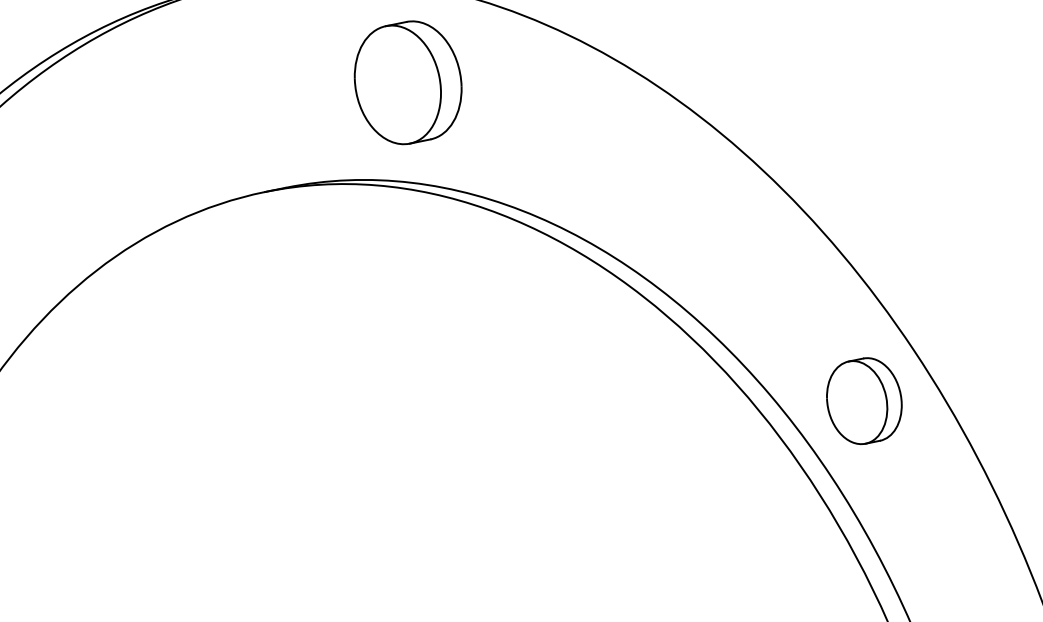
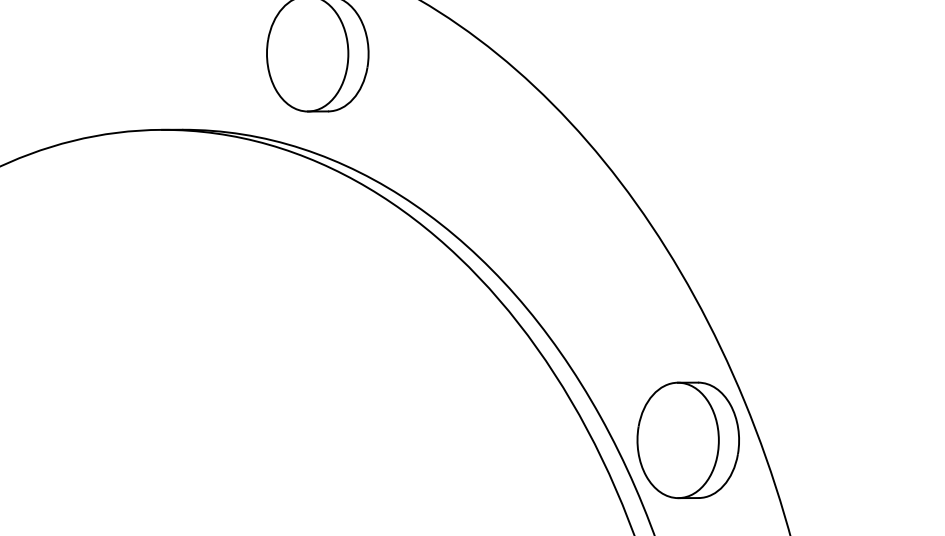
part: (864, 400) -> (688, 439), size x1.43

